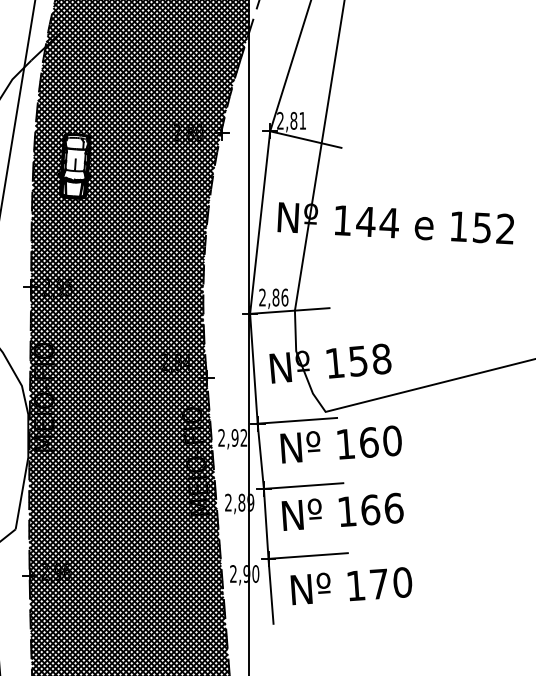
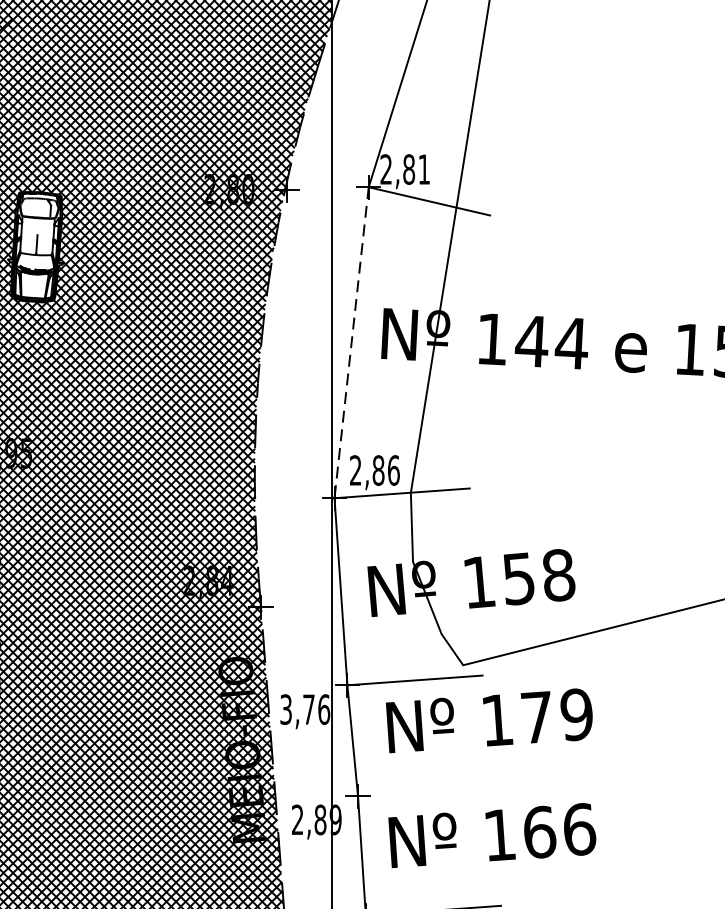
line: (260, 222) -> (352, 342), solid -> dashed
text: (232, 437) -> (304, 708), 2,92 -> 3,76
text: (380, 441) -> (556, 715), 160 -> 179
line: (303, 485) -> (425, 790), removed

